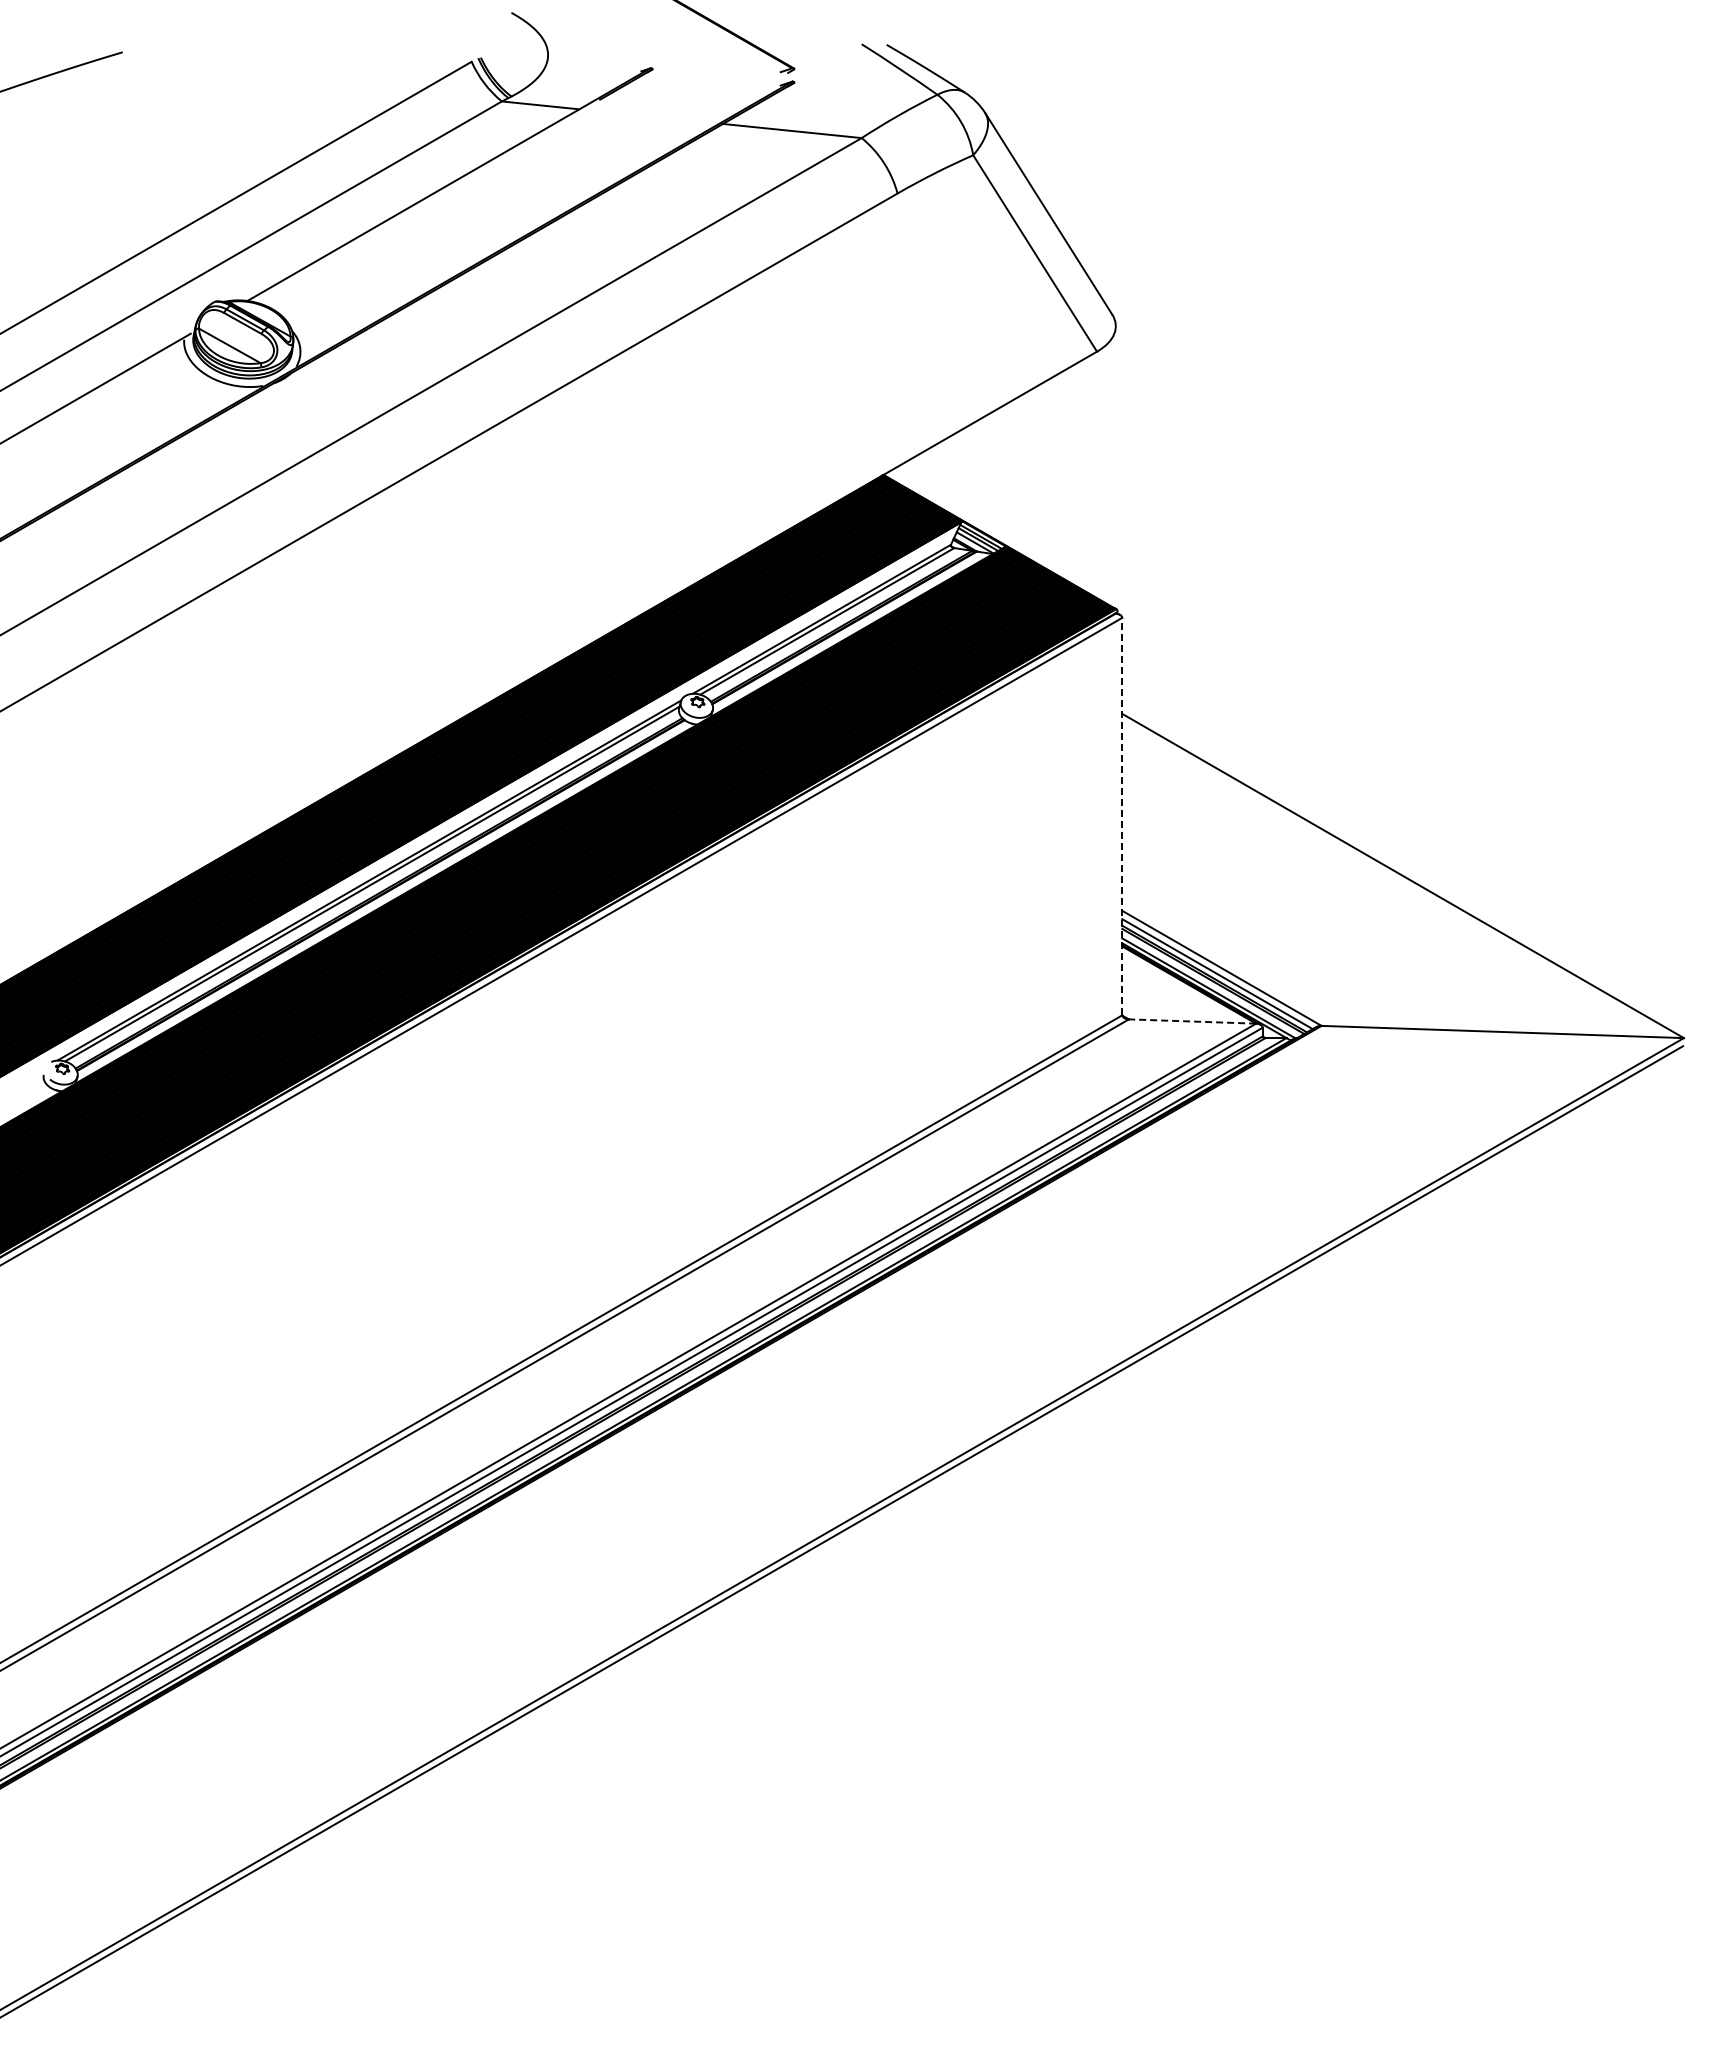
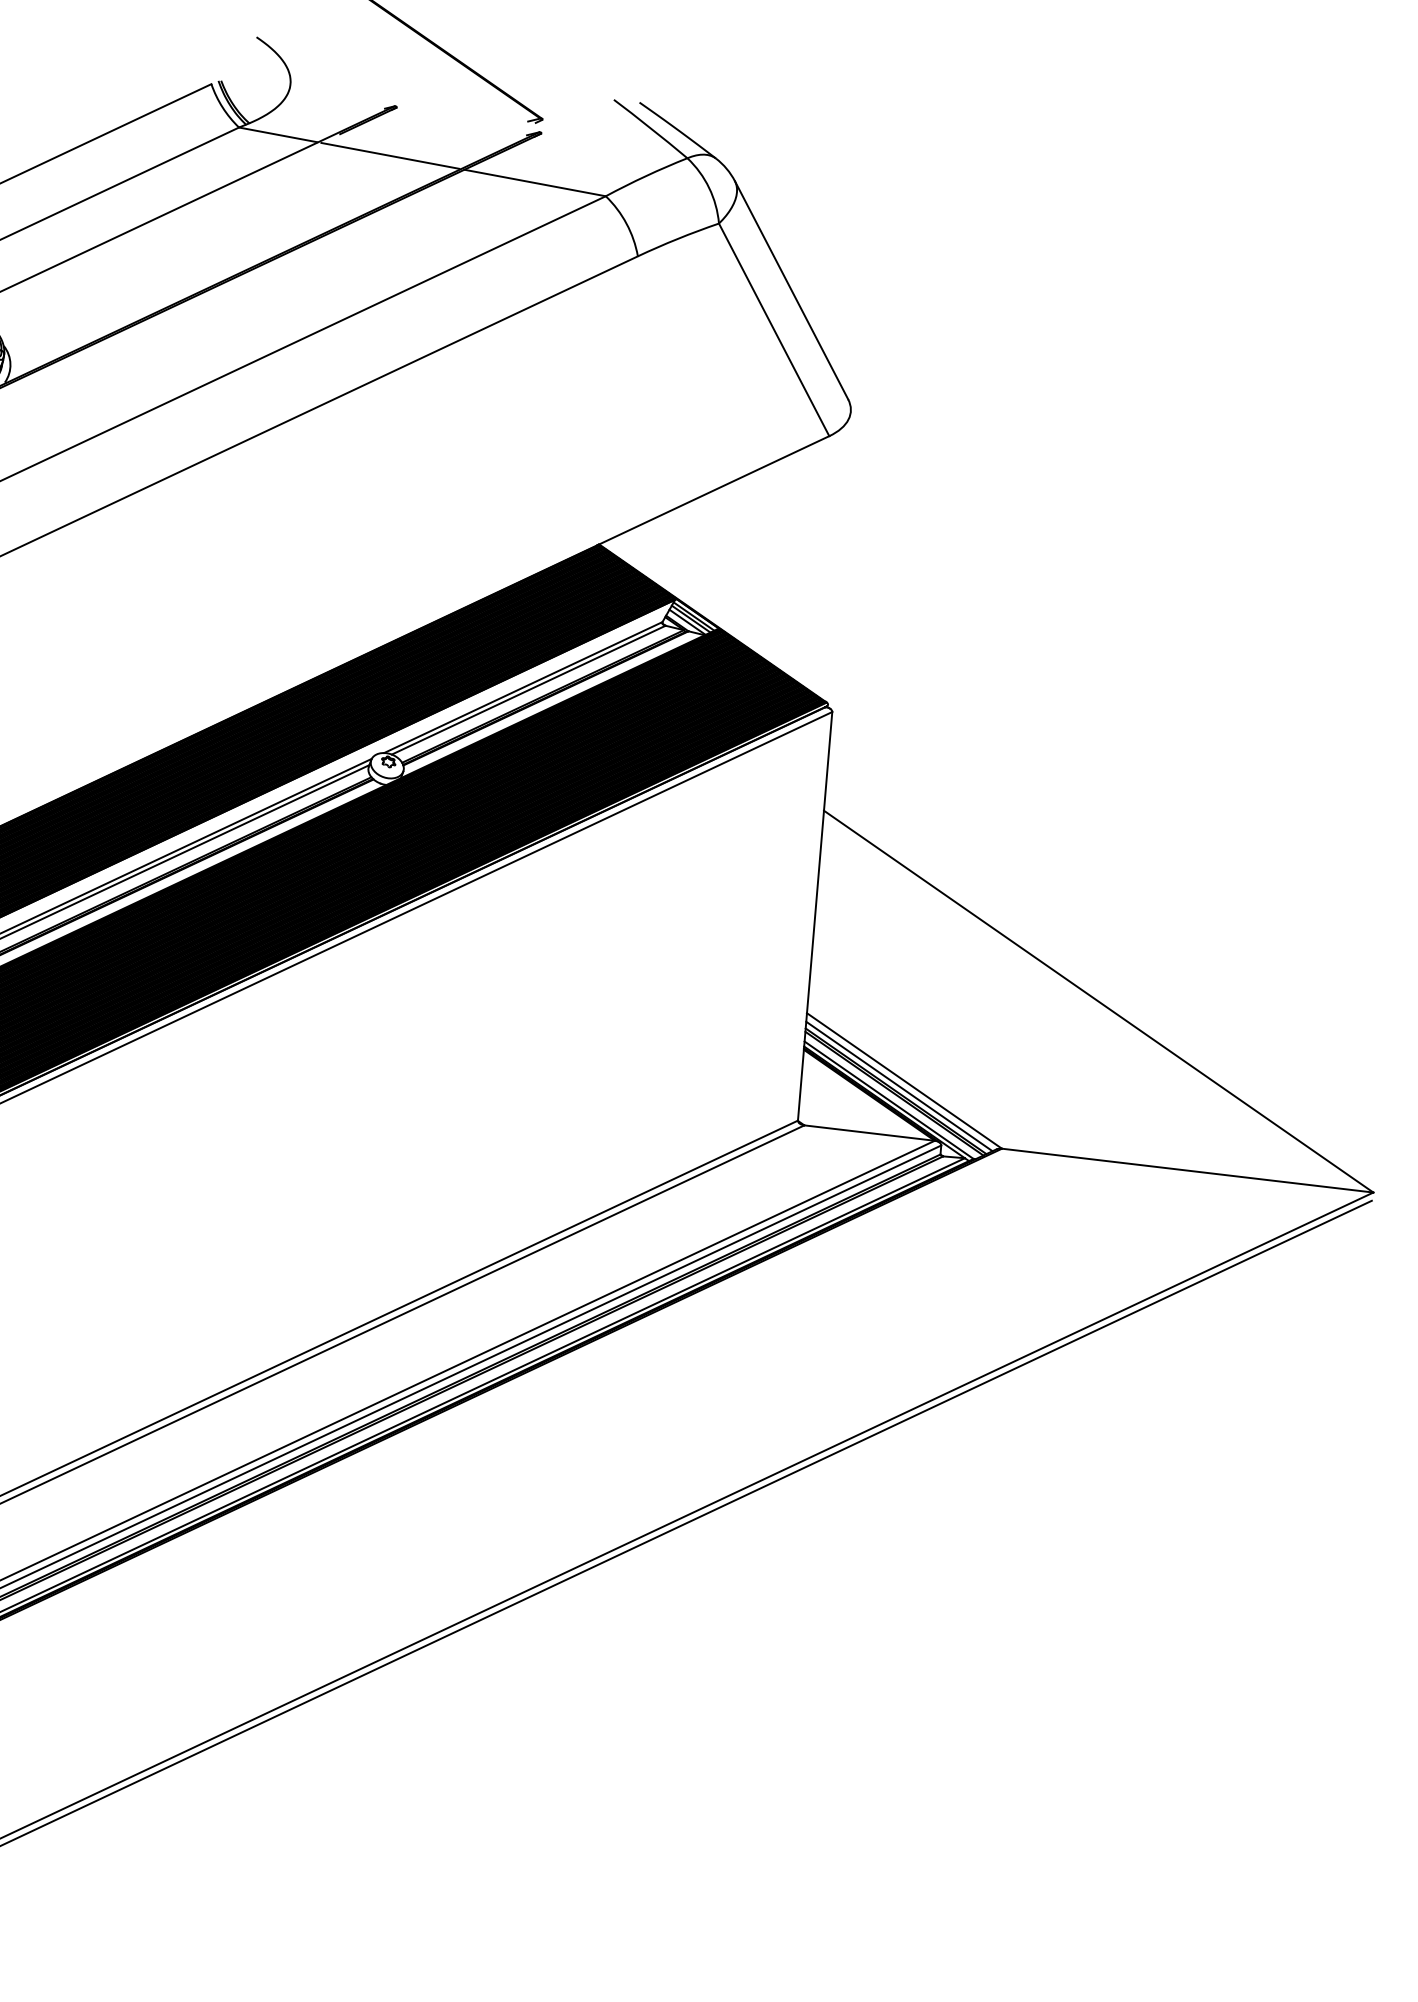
line: (649, 116) -> (389, 155), added
line: (1122, 816) -> (815, 916), dashed -> solid
line: (1192, 1021) -> (869, 1133), dashed -> solid

